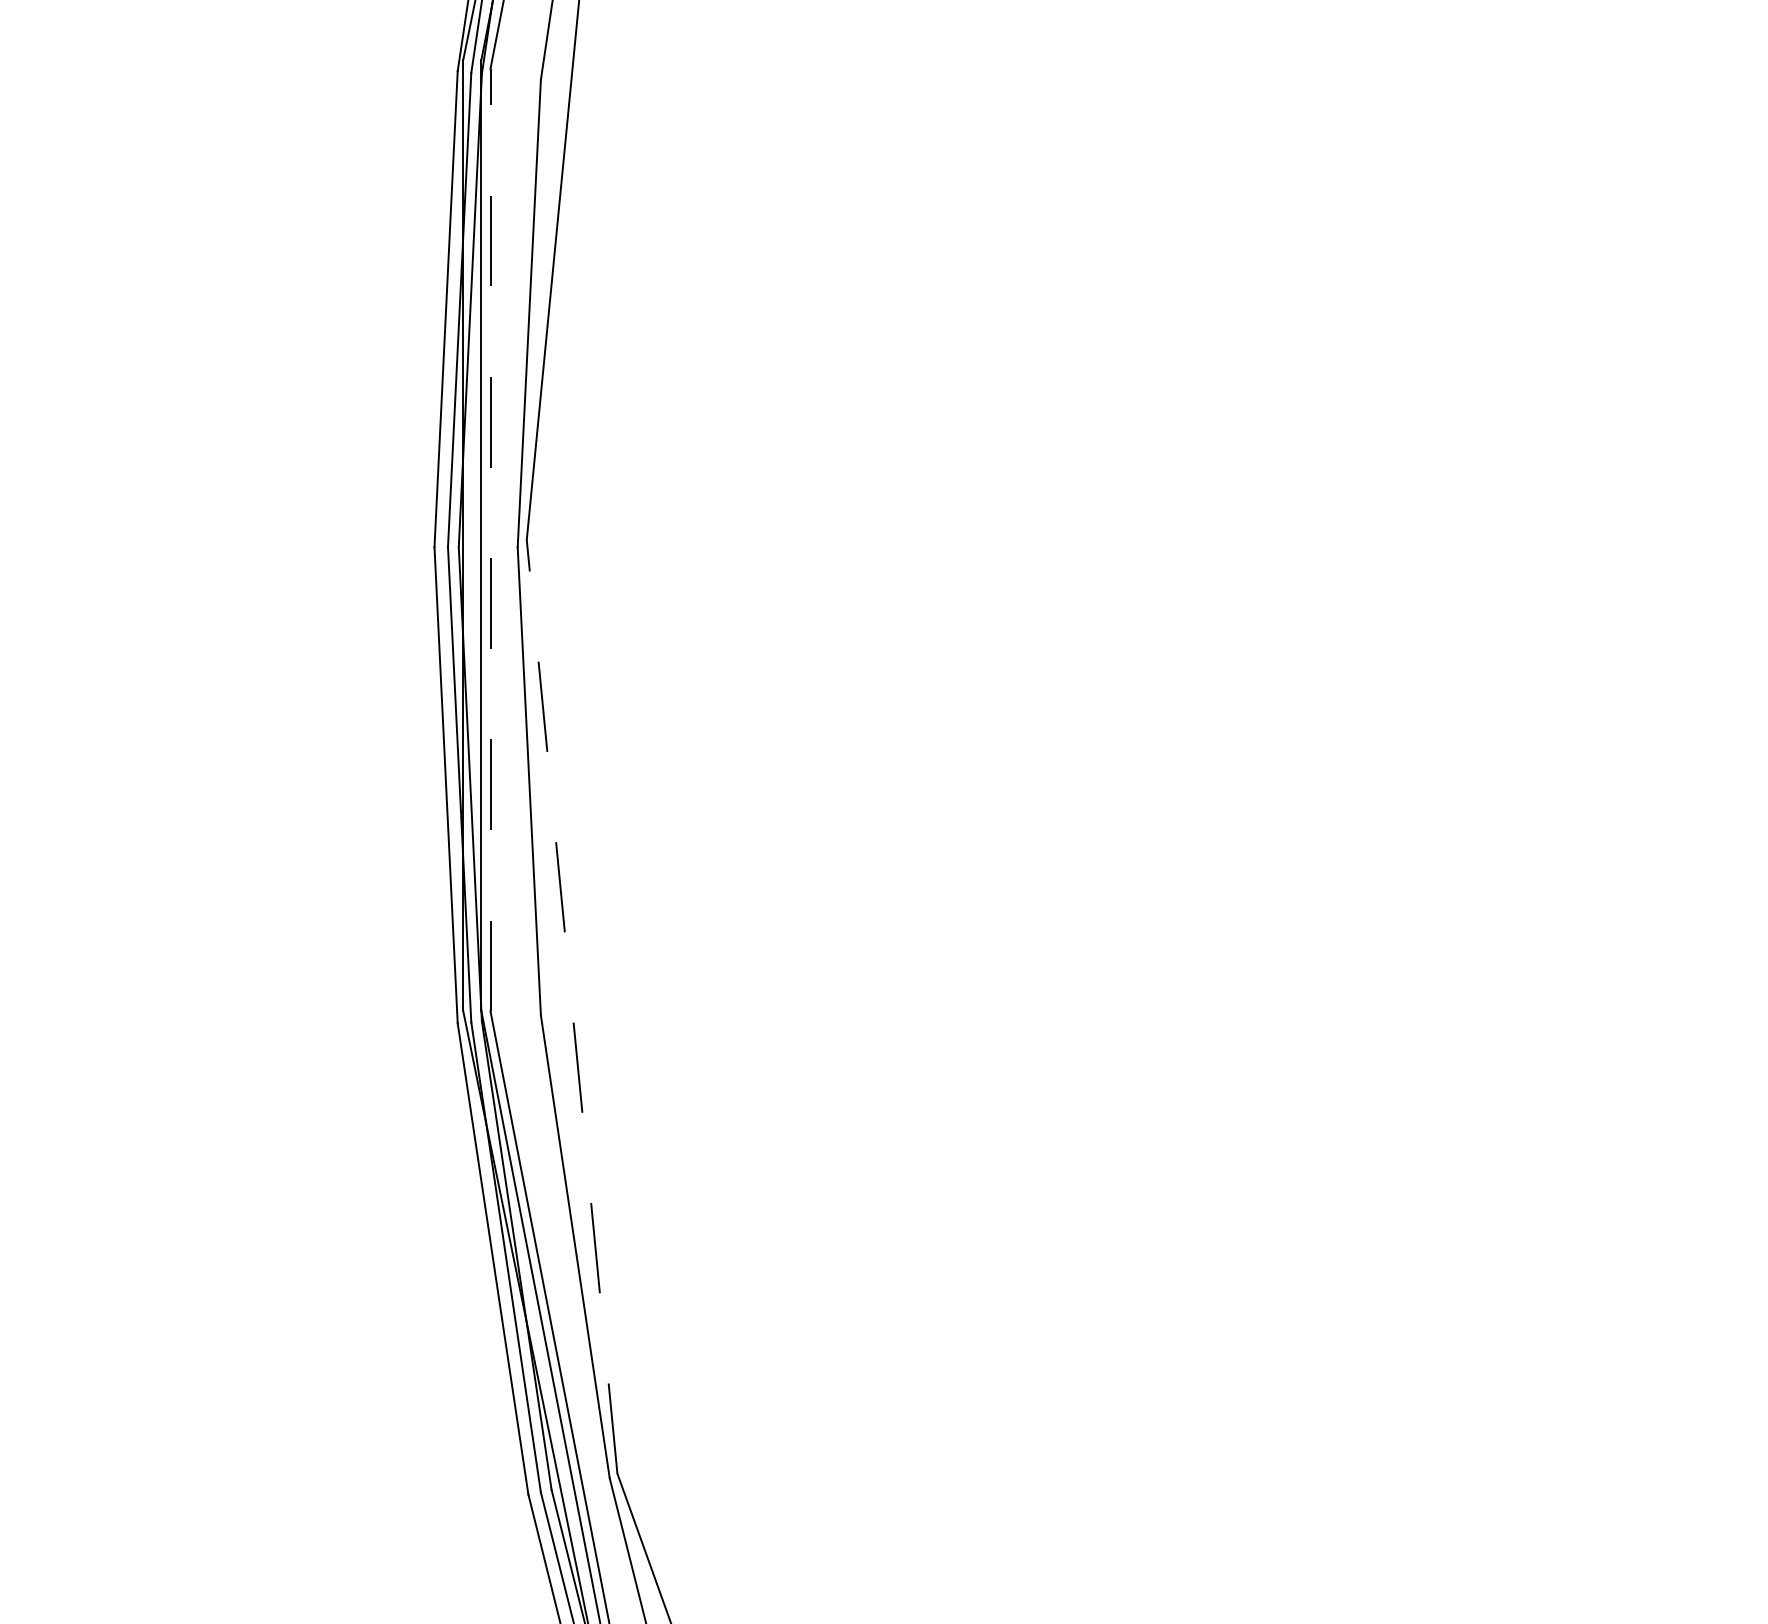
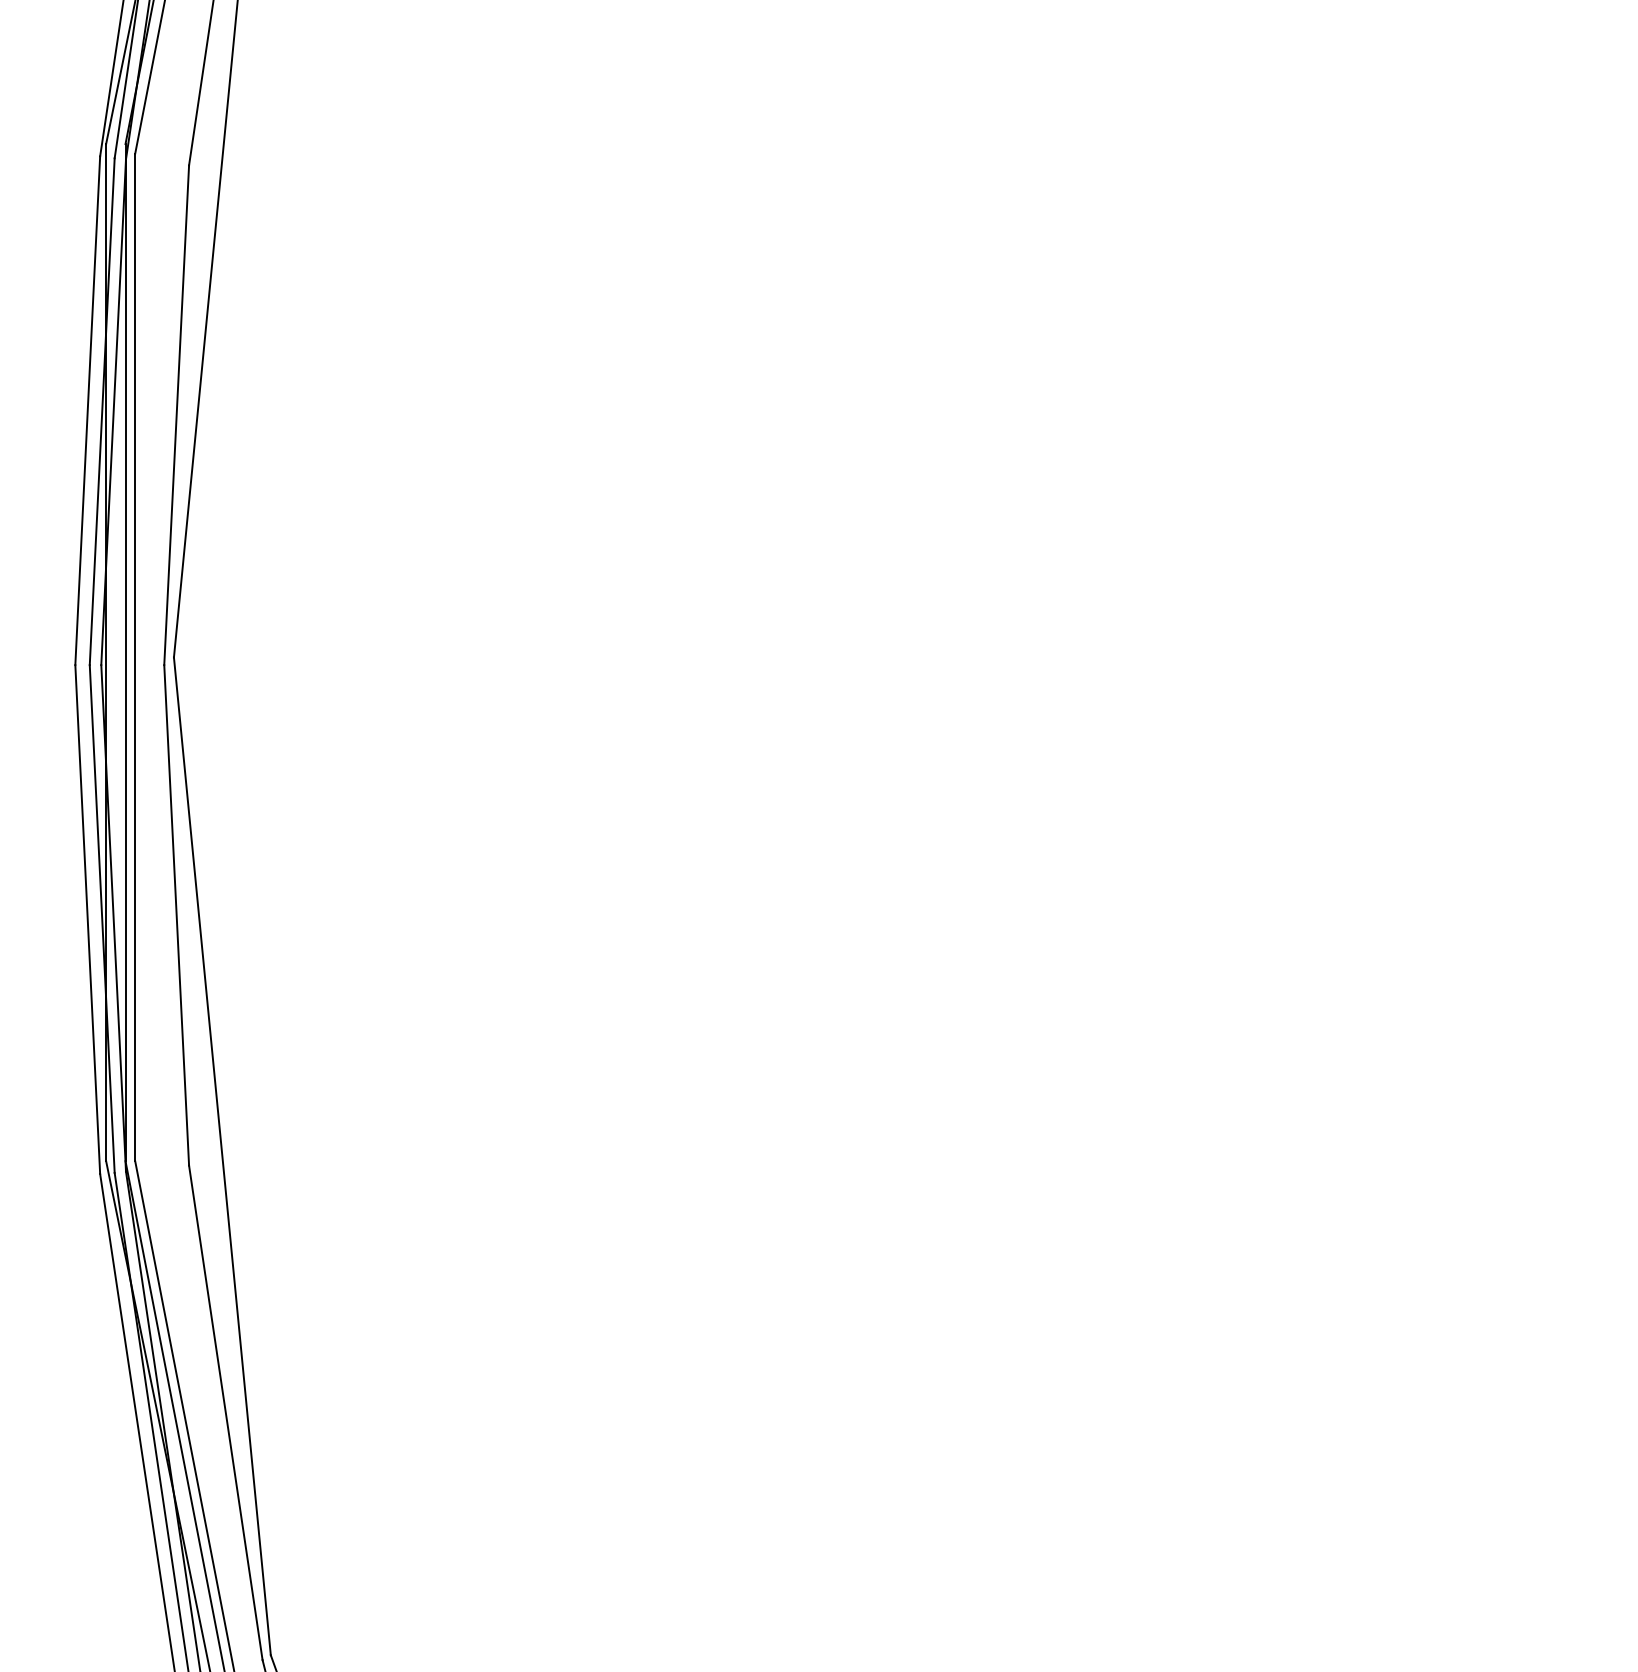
line: (490, 539) -> (135, 656), dashed -> solid
line: (572, 1006) -> (222, 1155), dashed -> solid

